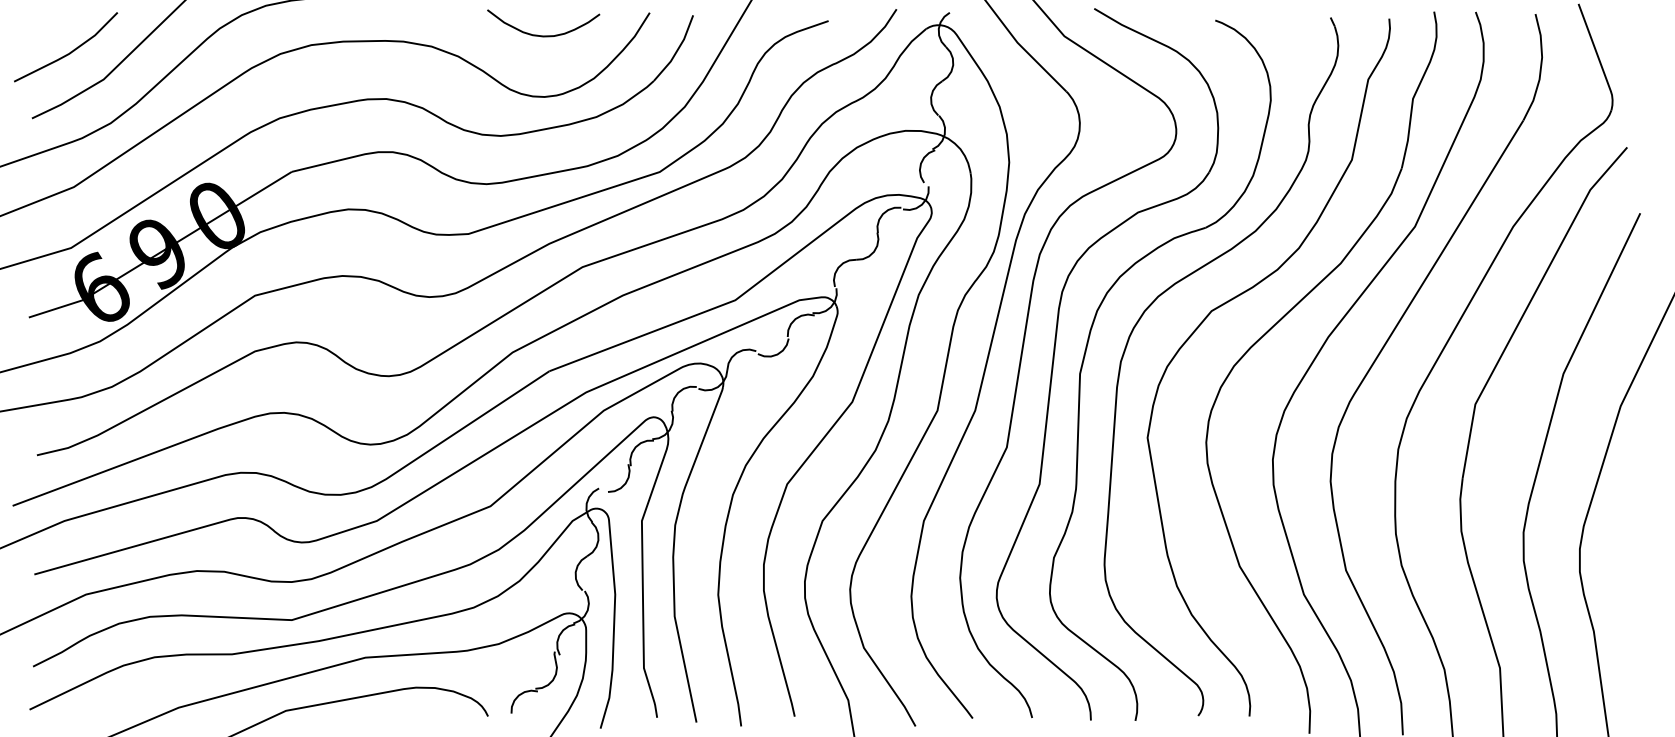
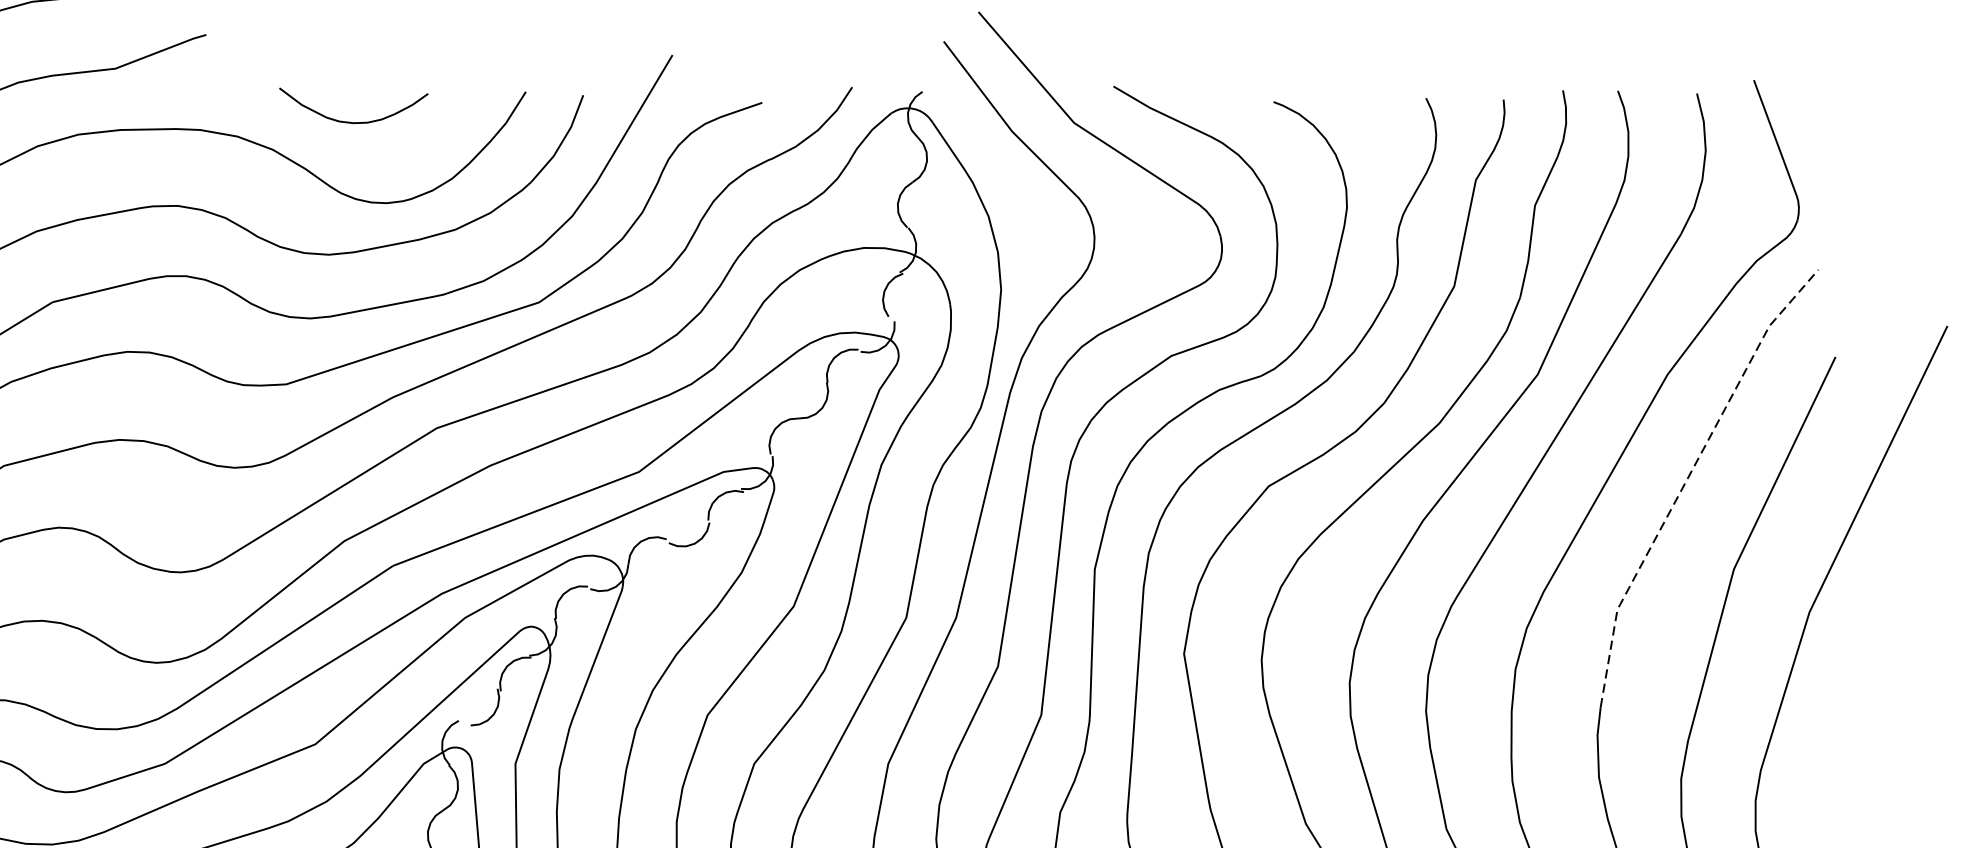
curve: (543, 35) -> (353, 121), moved
line: (1528, 305) -> (1687, 478), solid -> dashed

